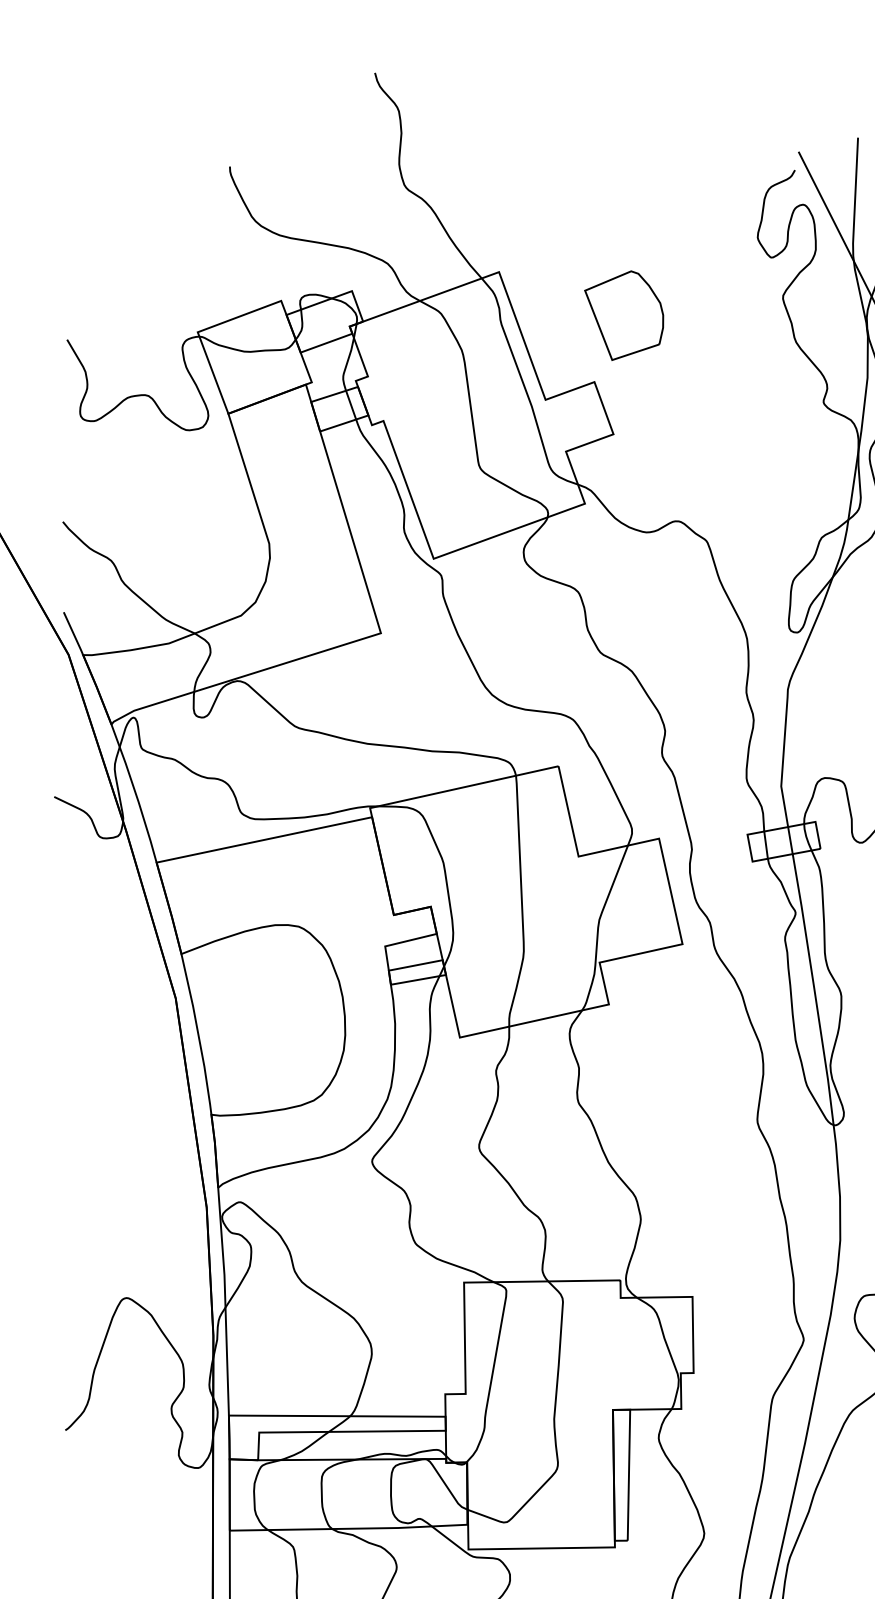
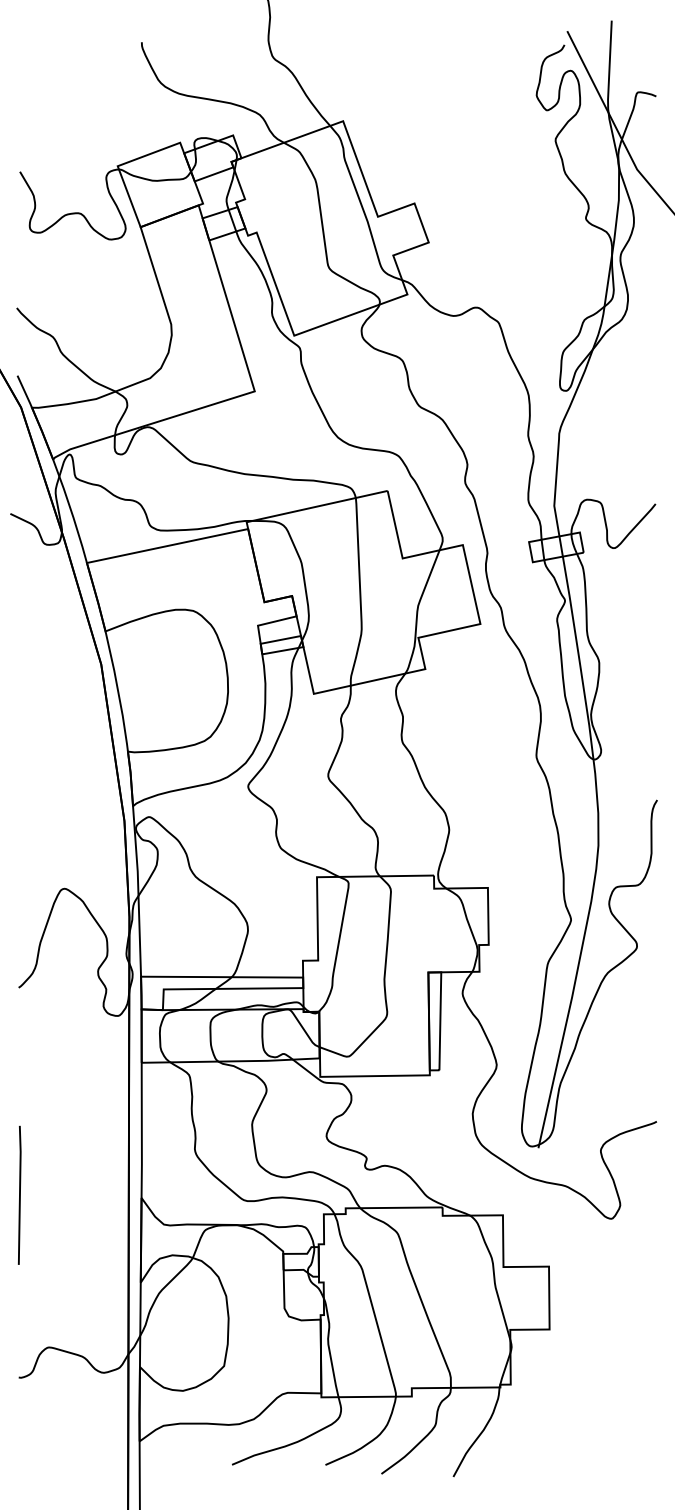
part: (623, 315) -> (436, 153), removed

